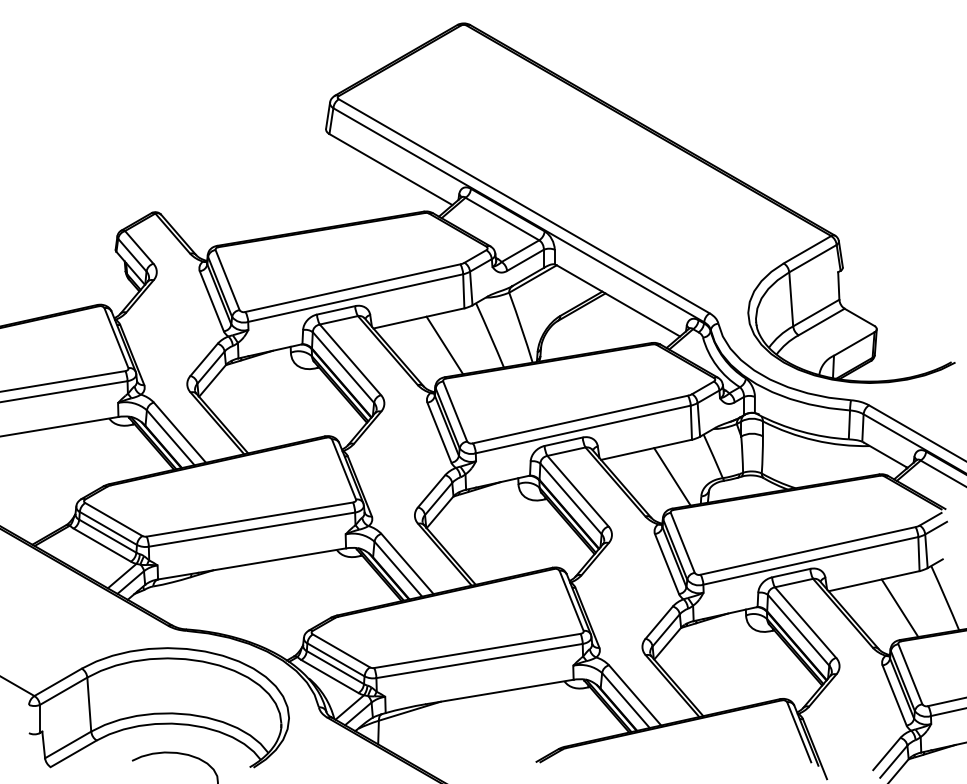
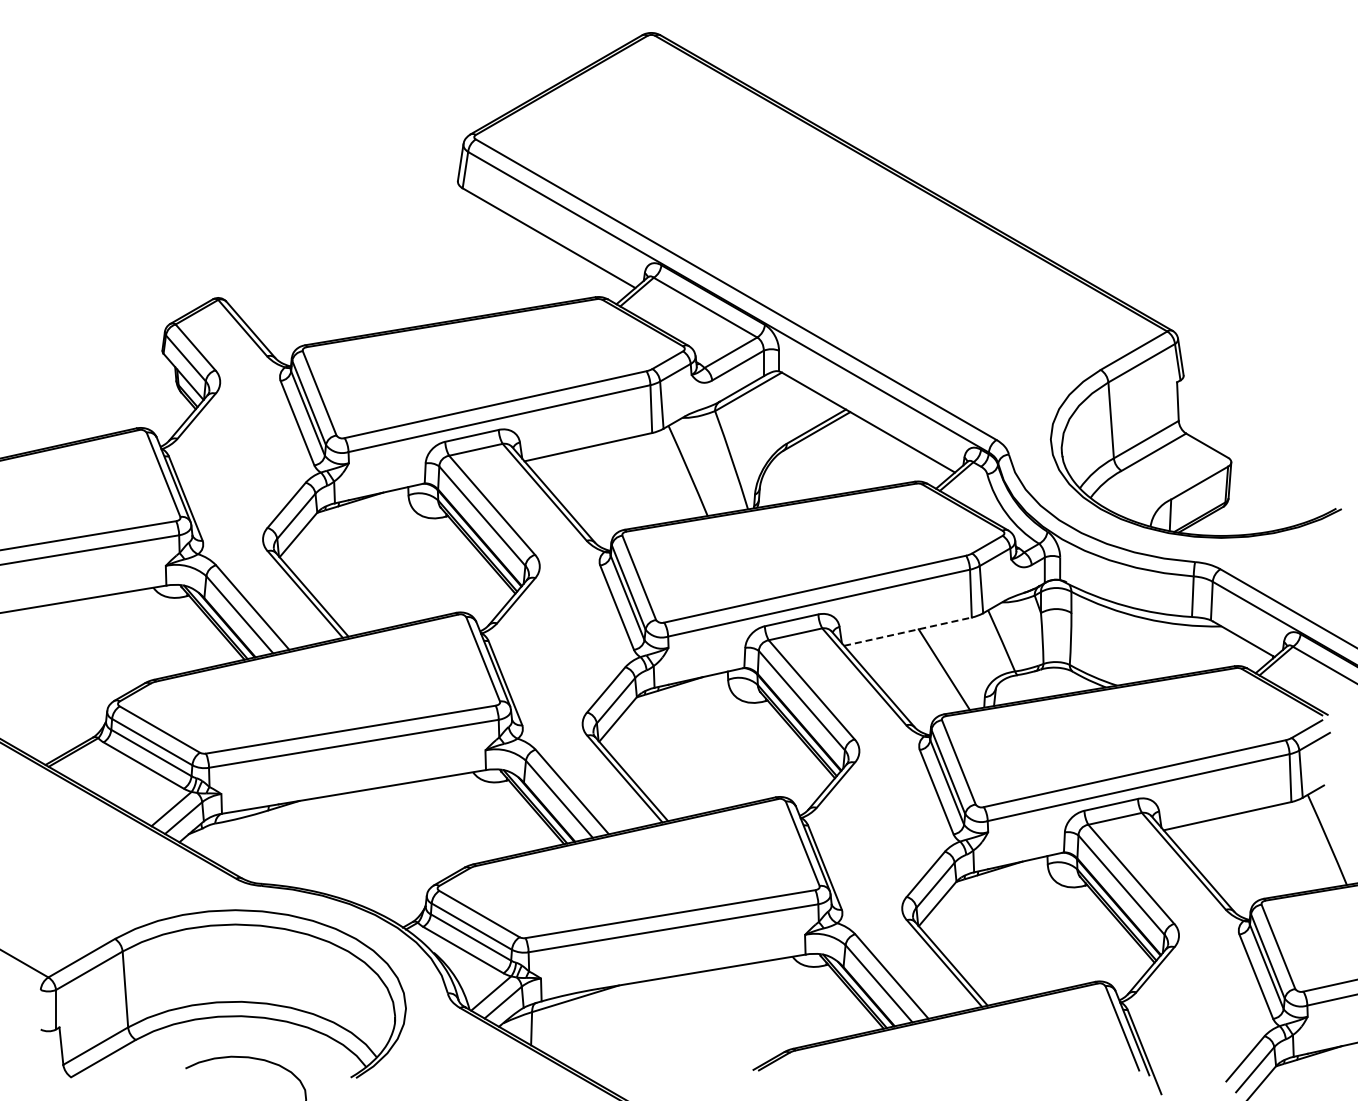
line: (444, 345) -> (624, 484), removed
line: (646, 449) -> (908, 631), solid -> dashed
line: (899, 607) -> (1263, 853), removed

